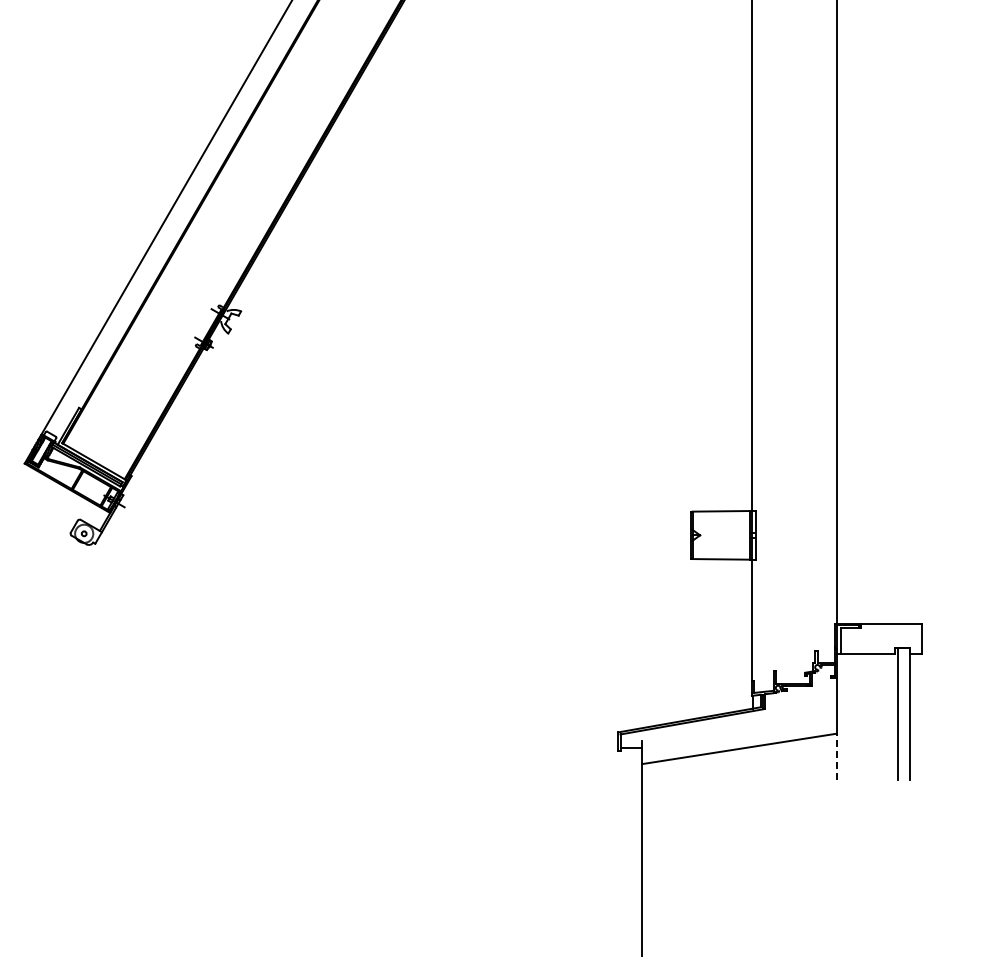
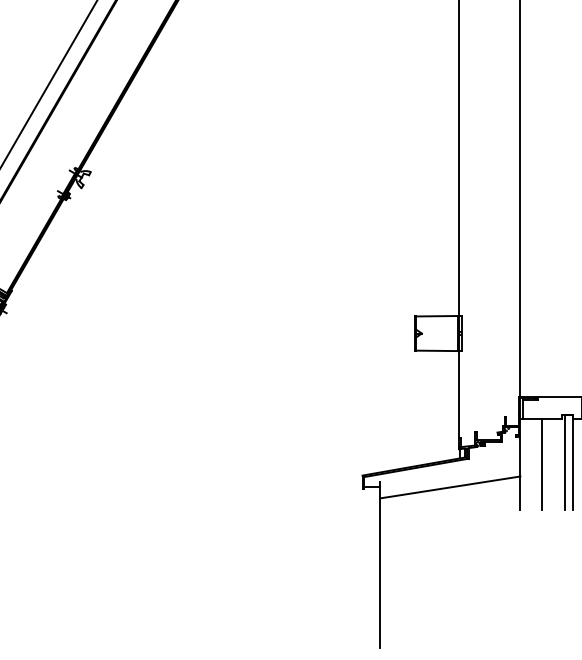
line: (867, 716) -> (542, 464), added
line: (837, 756) -> (520, 492), dashed -> solid

